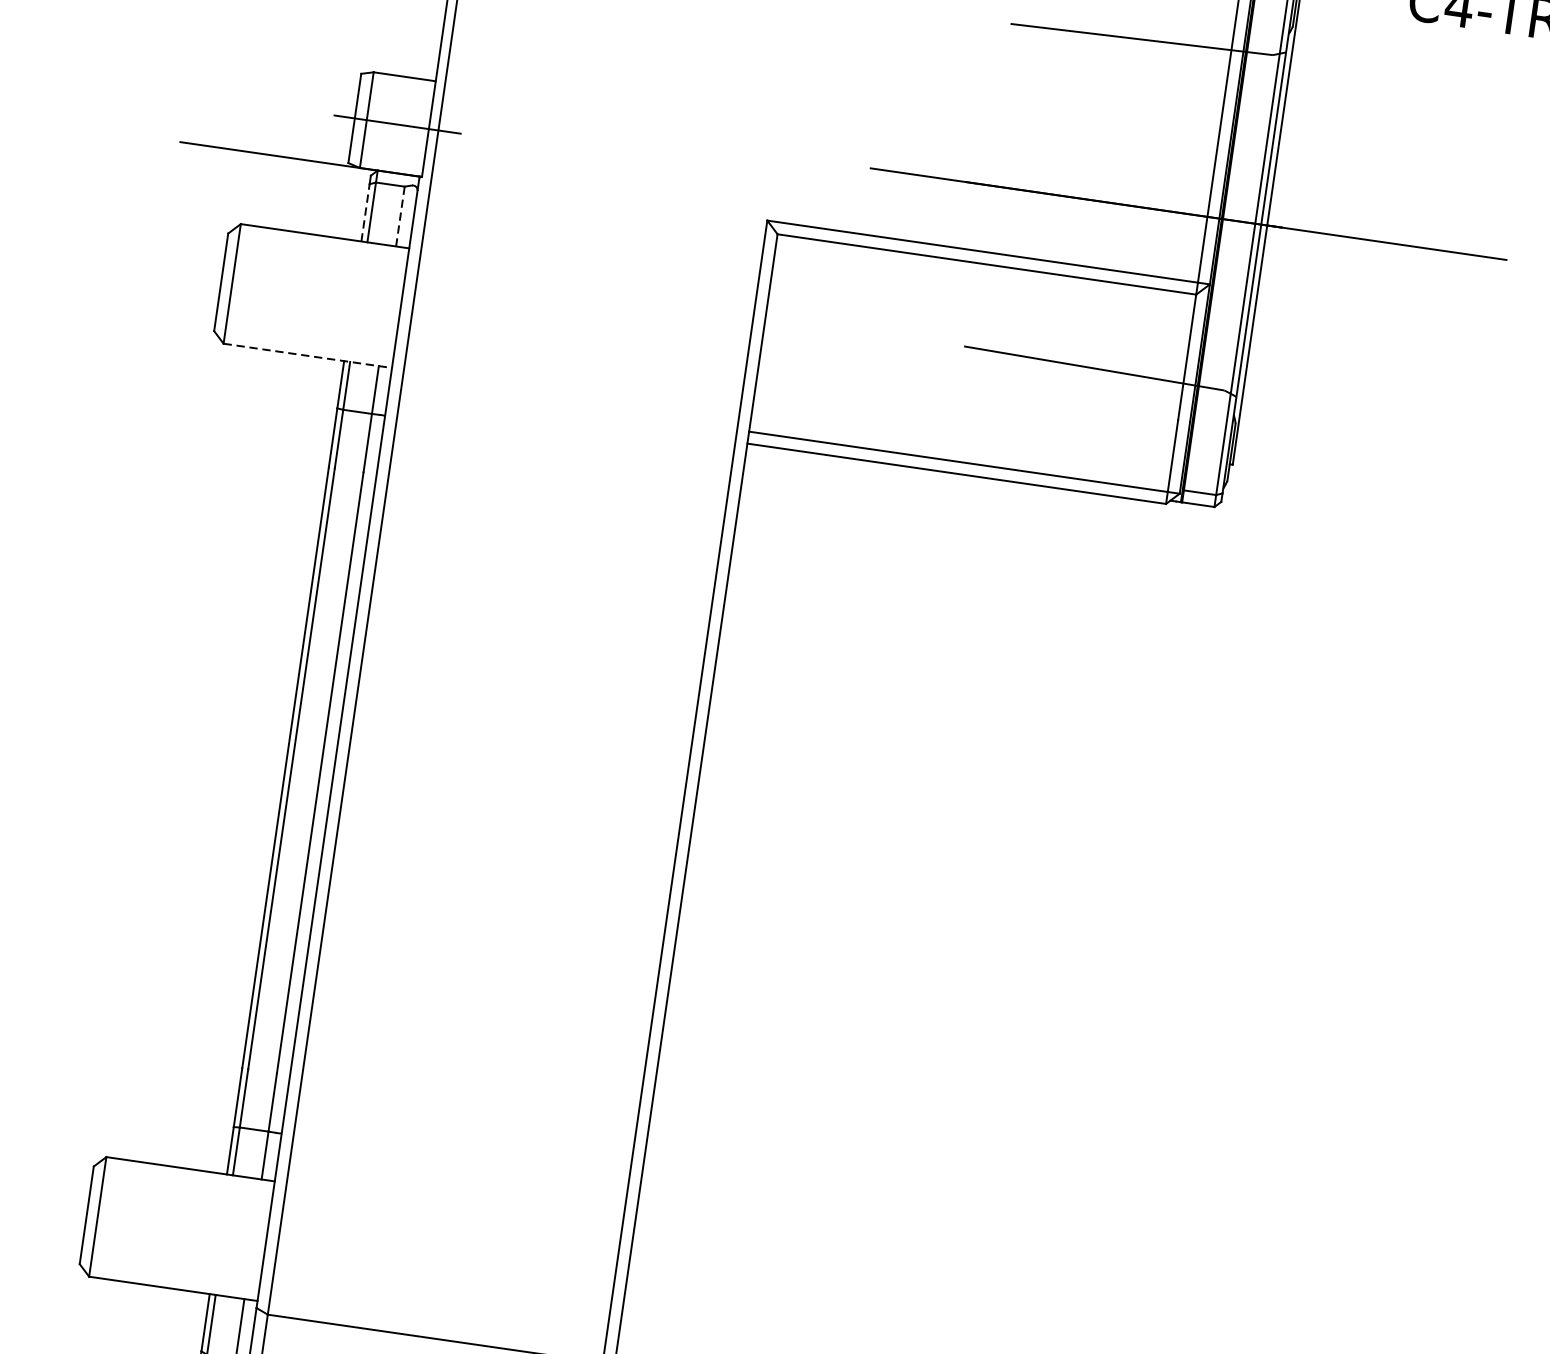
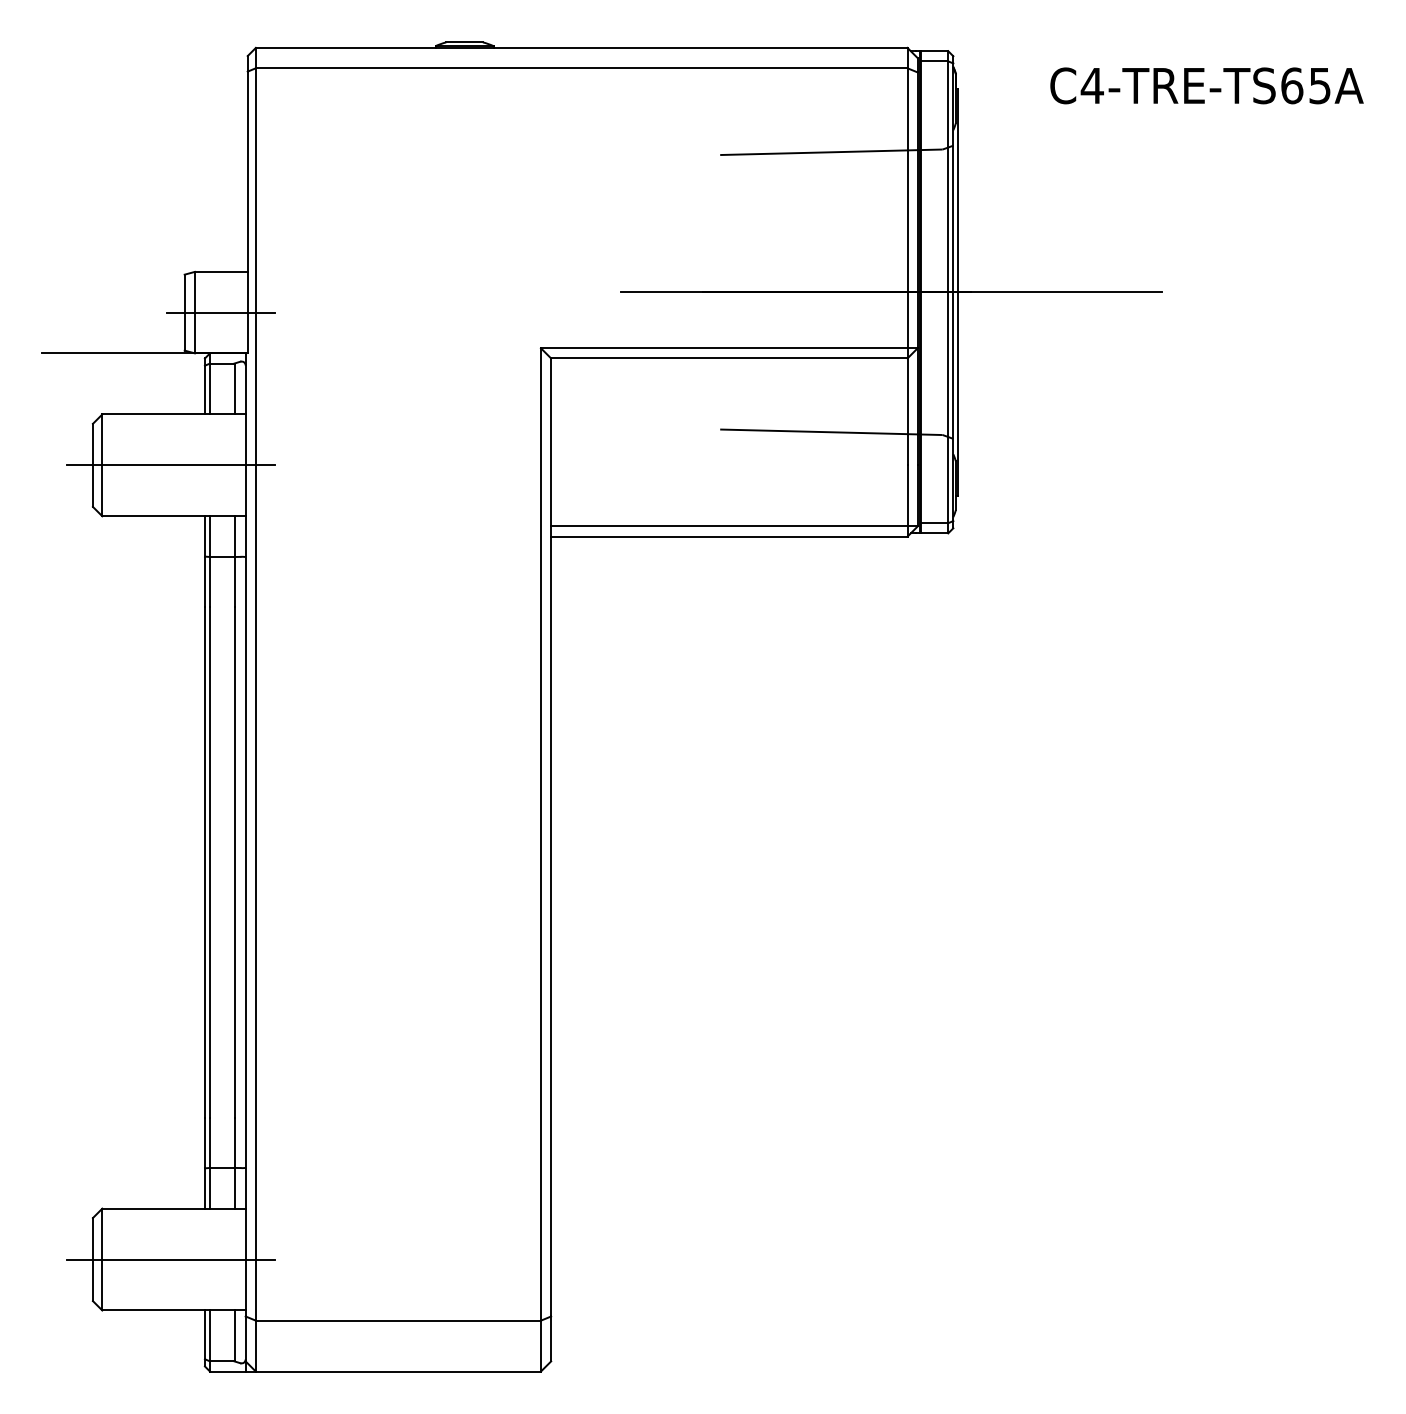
line: (365, 212) -> (204, 389), dashed -> solid
line: (400, 217) -> (234, 389), dashed -> solid
line: (312, 295) -> (170, 465), added
line: (308, 356) -> (174, 516), dashed -> solid
line: (177, 1228) -> (170, 1259), added

